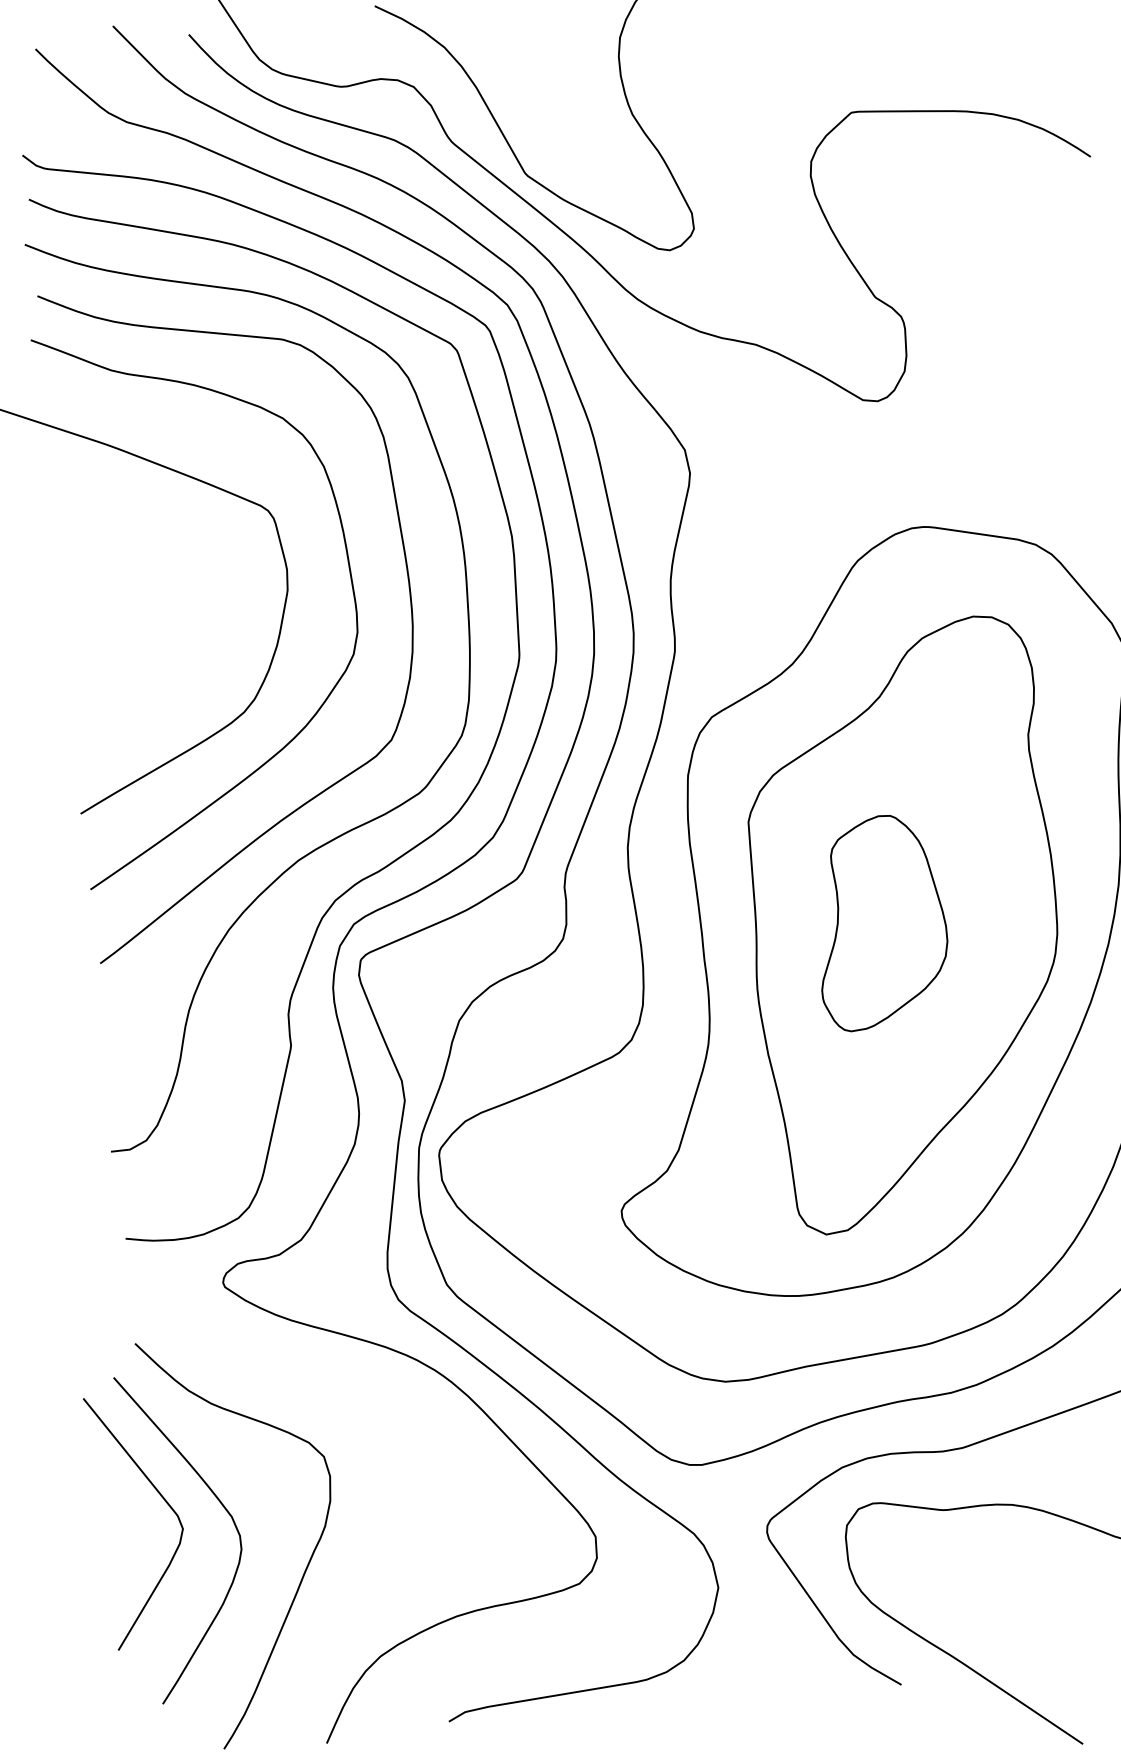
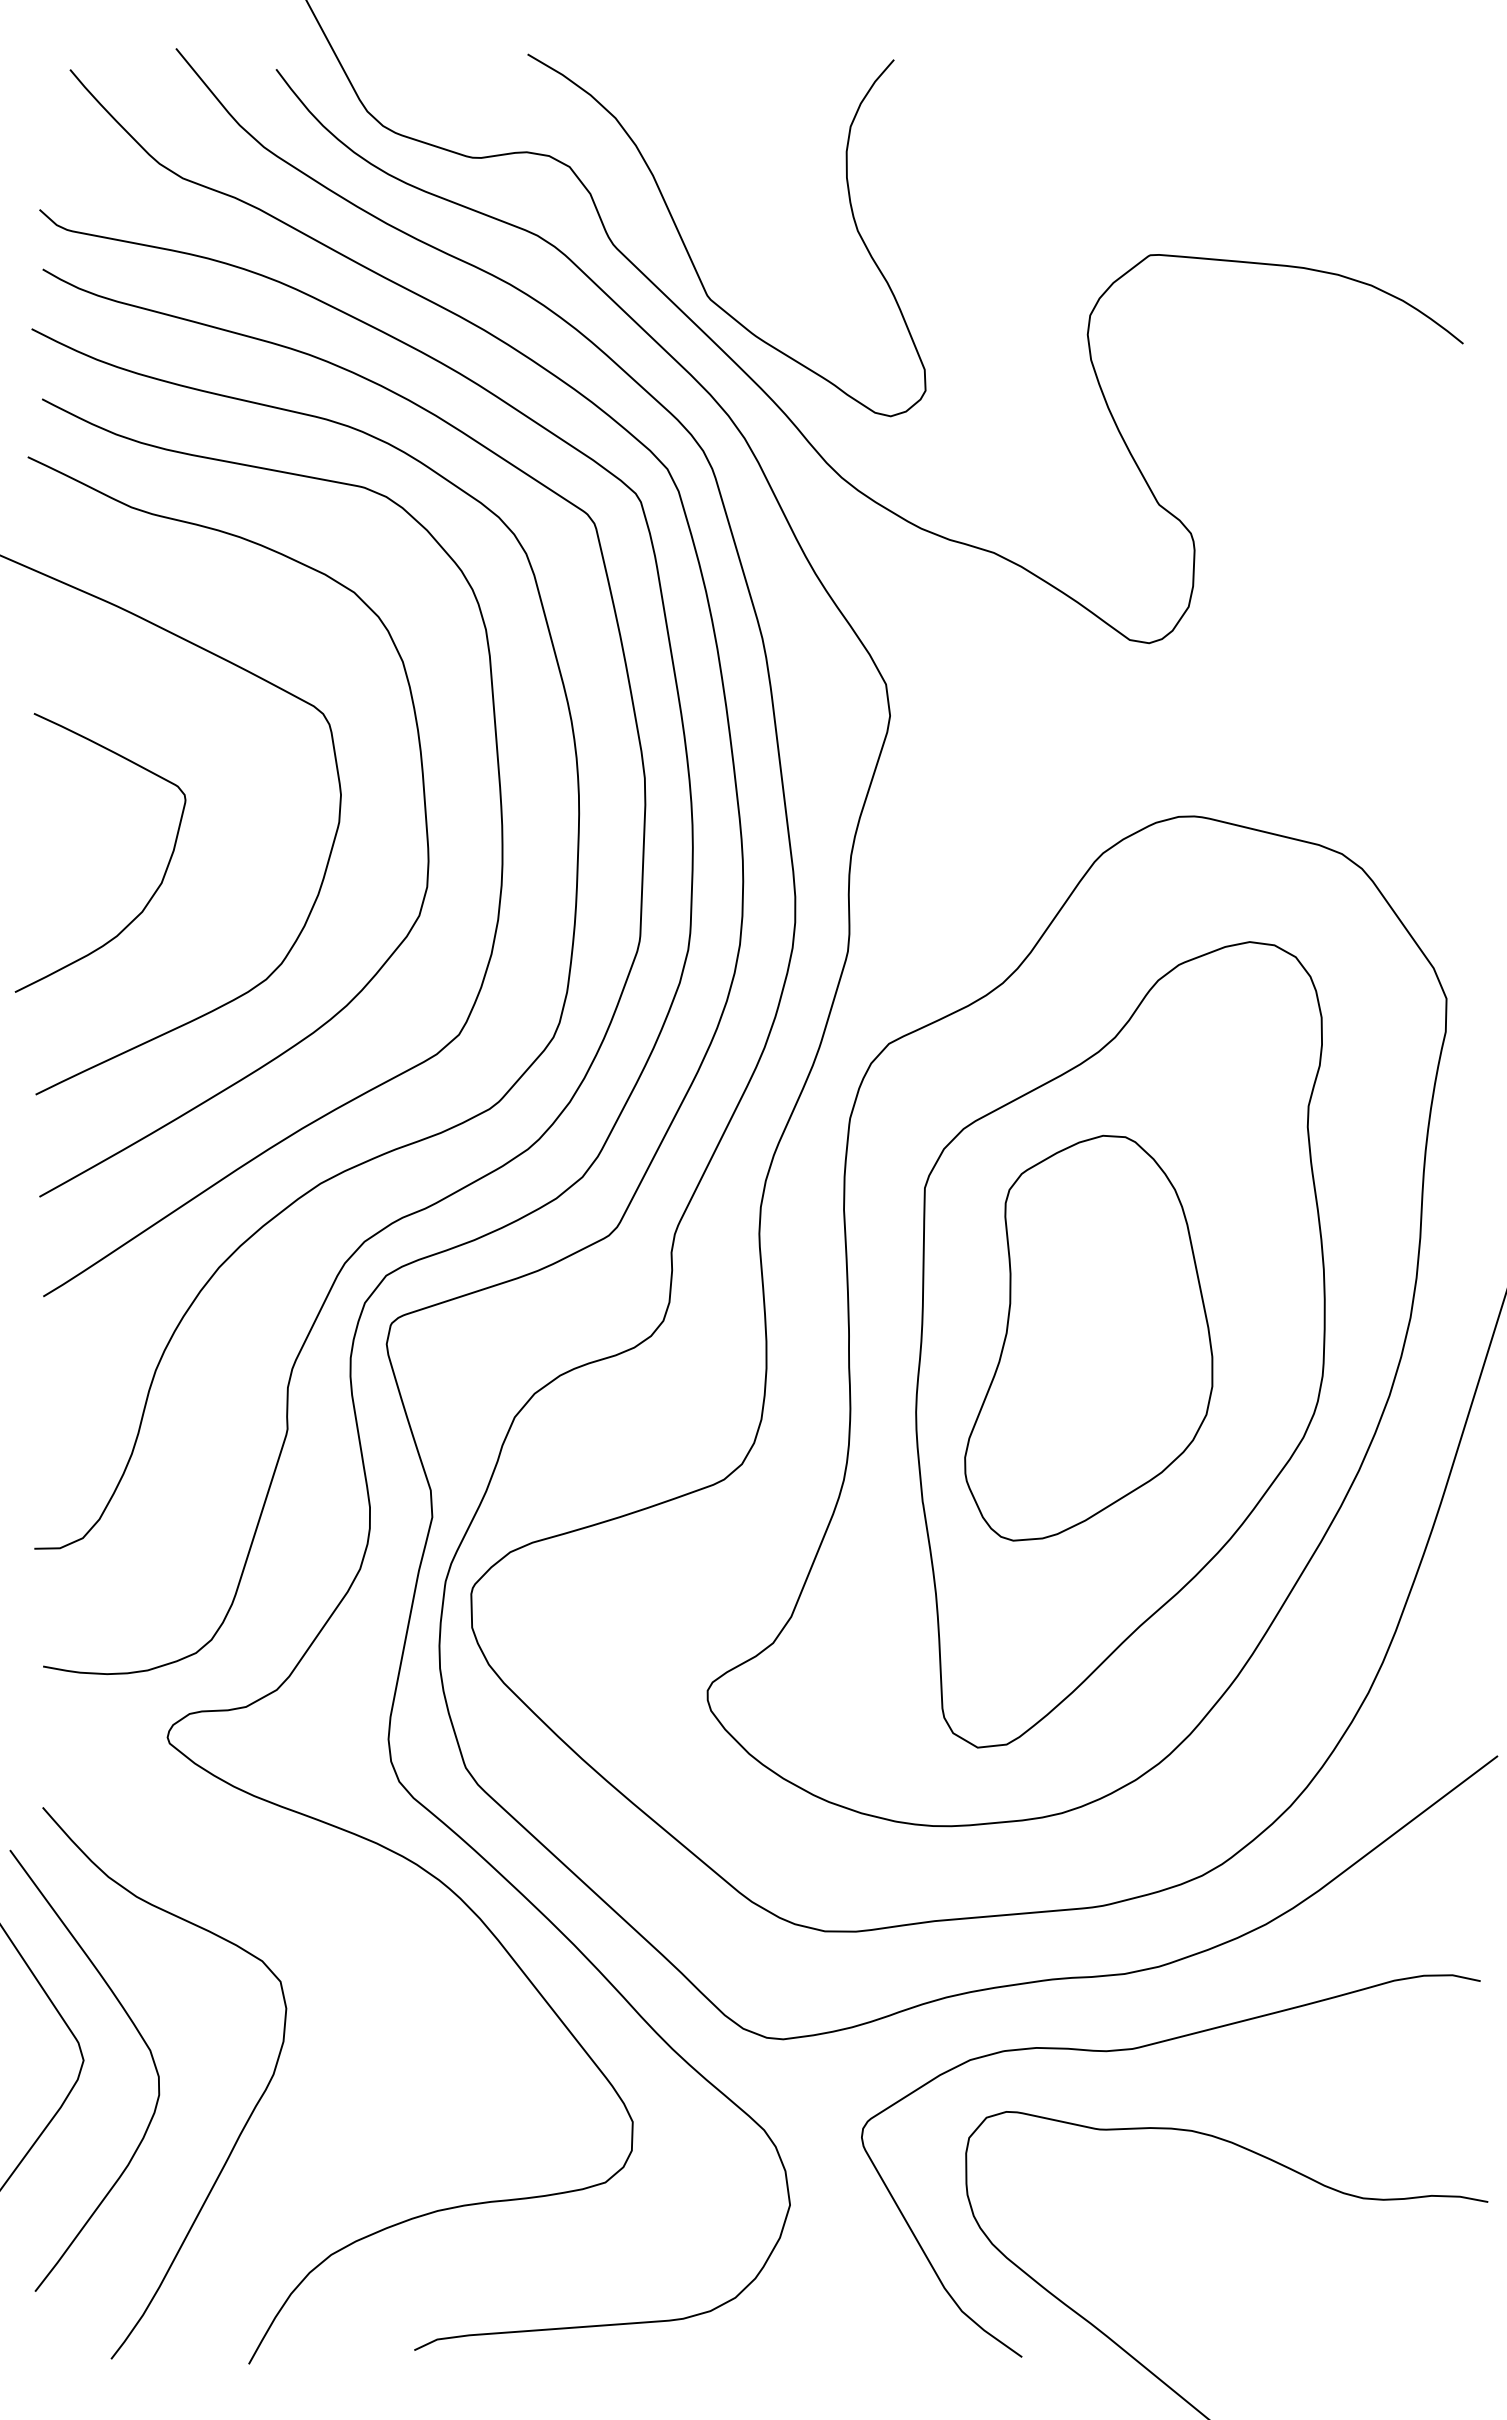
curve: (156, 652) -> (156, 888), added
part: (880, 921) -> (1088, 1337), size x1.43

